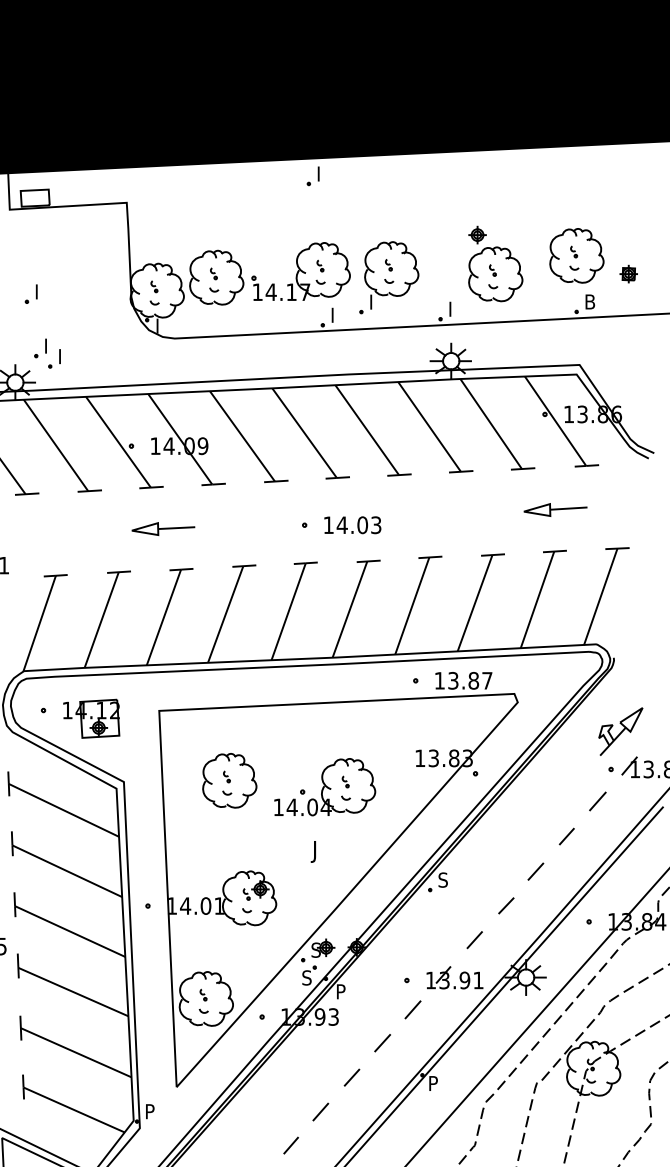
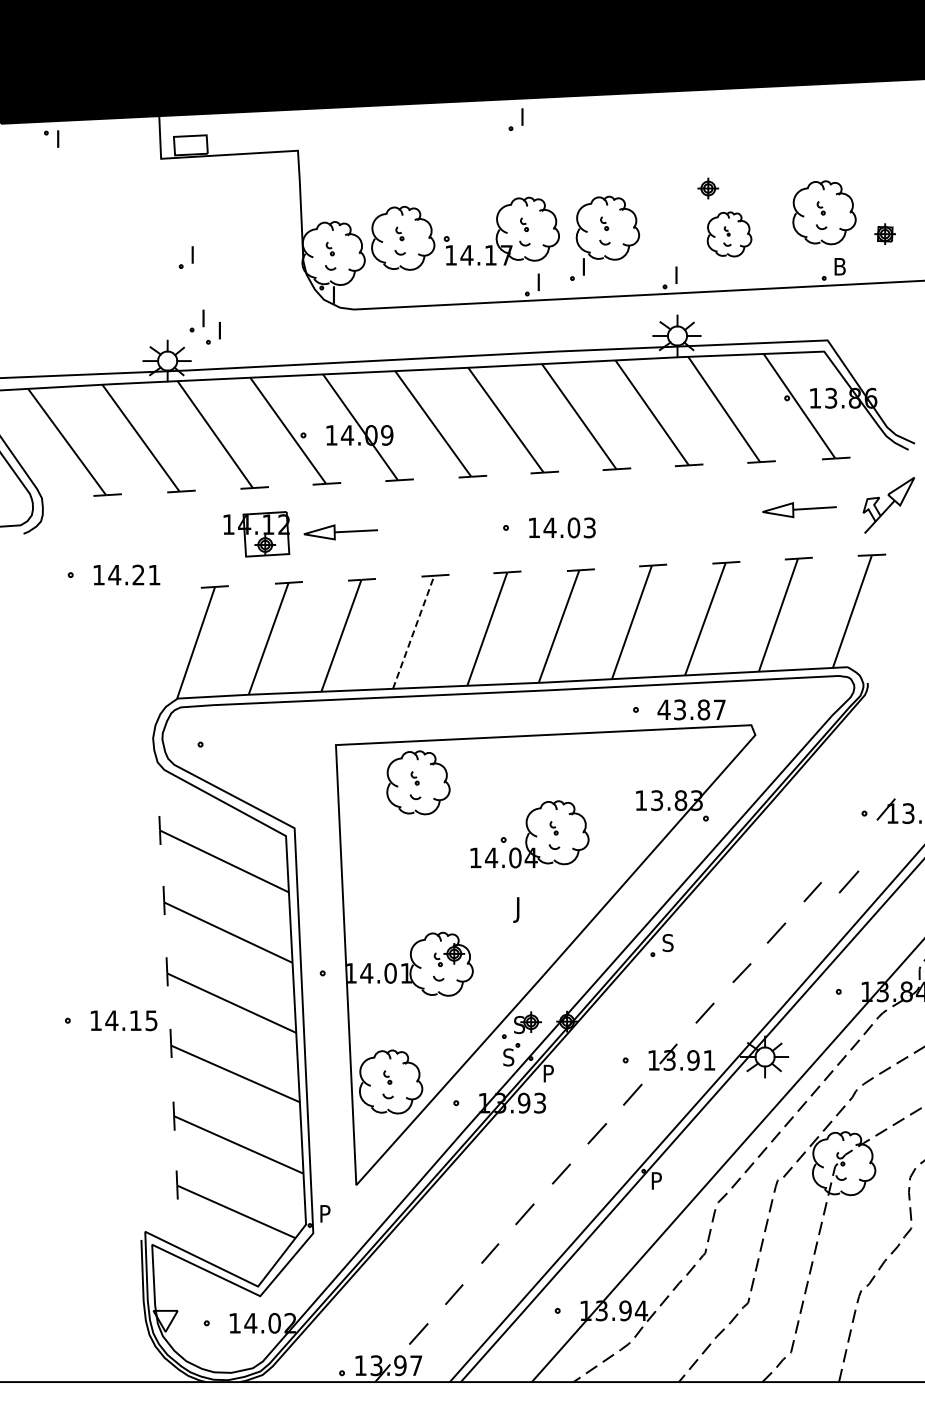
part: (495, 274) -> (729, 234), size x0.7
line: (225, 613) -> (413, 631), solid -> dashed
text: (439, 680) -> (663, 709), 13.87 -> 43.87
part: (91, 718) -> (256, 534), moved
part: (620, 731) -> (888, 505), moved
part: (229, 780) -> (418, 782), moved
line: (597, 801) -> (848, 881), moved

